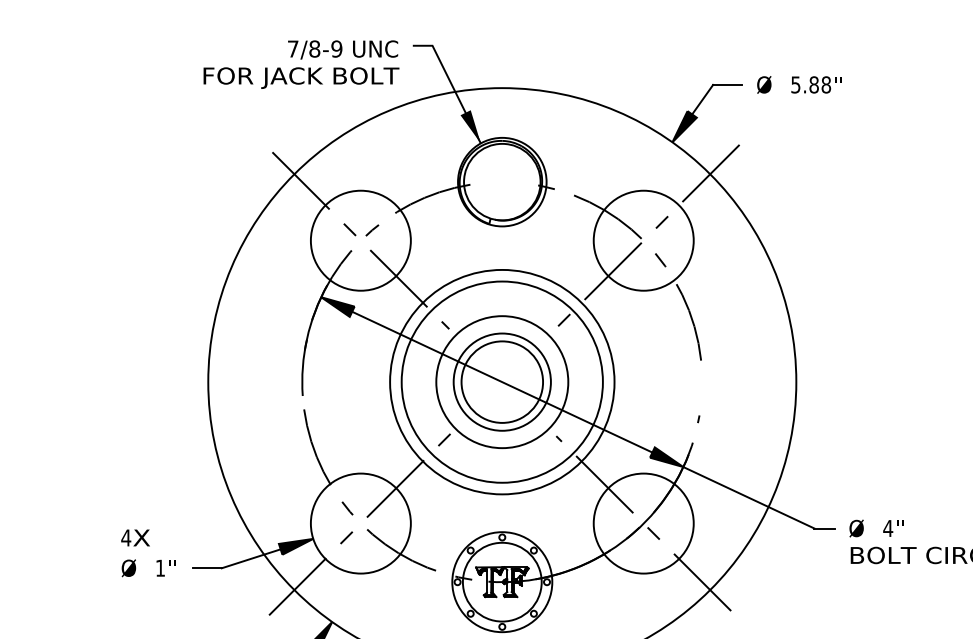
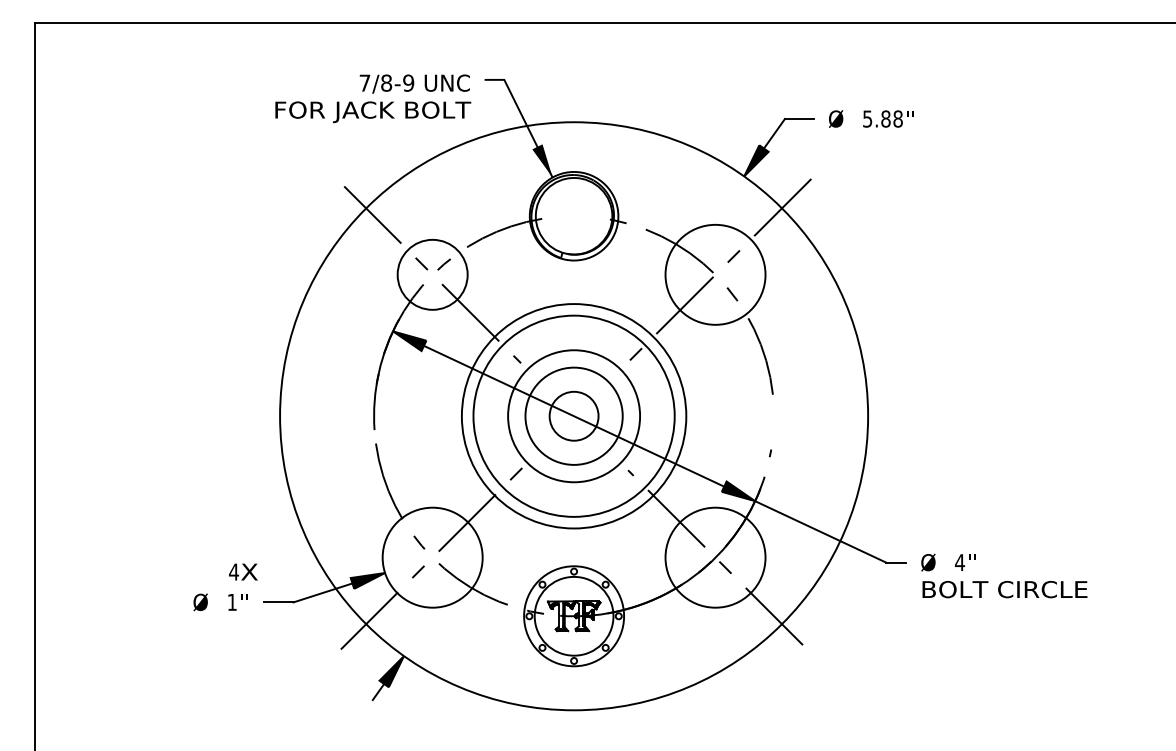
circle: (360, 240) -> (432, 274), size x0.7
circle: (501, 382) -> (573, 416), size x0.6
text: (135, 537) -> (243, 571), moved

